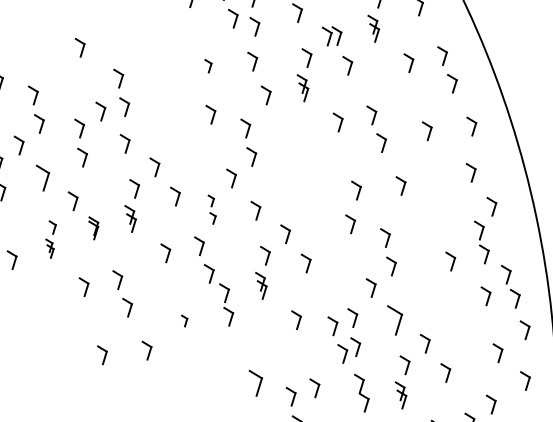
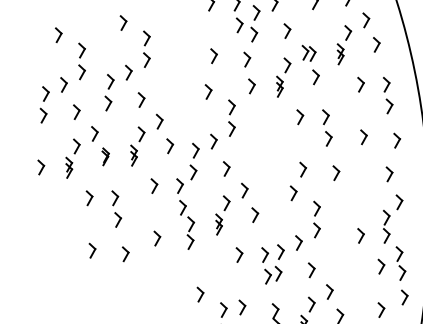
part: (208, 66) -> (213, 56), size x1.43
part: (122, 91) -> (146, 48), moved
part: (44, 176) -> (76, 111), size x0.71
part: (212, 209) -> (194, 161), size x1.67
part: (51, 239) -> (72, 158), size x1.43
part: (396, 319) -> (311, 270), size x0.62
part: (185, 320) -> (157, 238), size x1.67
part: (346, 336) -> (272, 264), moved
part: (257, 382) -> (200, 294), size x0.71

